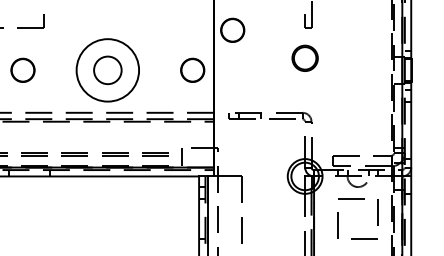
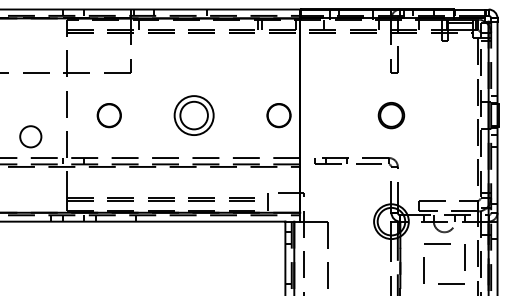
circle: (232, 30) -> (318, 75), removed
part: (305, 58) -> (391, 115), moved
circle: (107, 70) -> (193, 115), size x0.62

